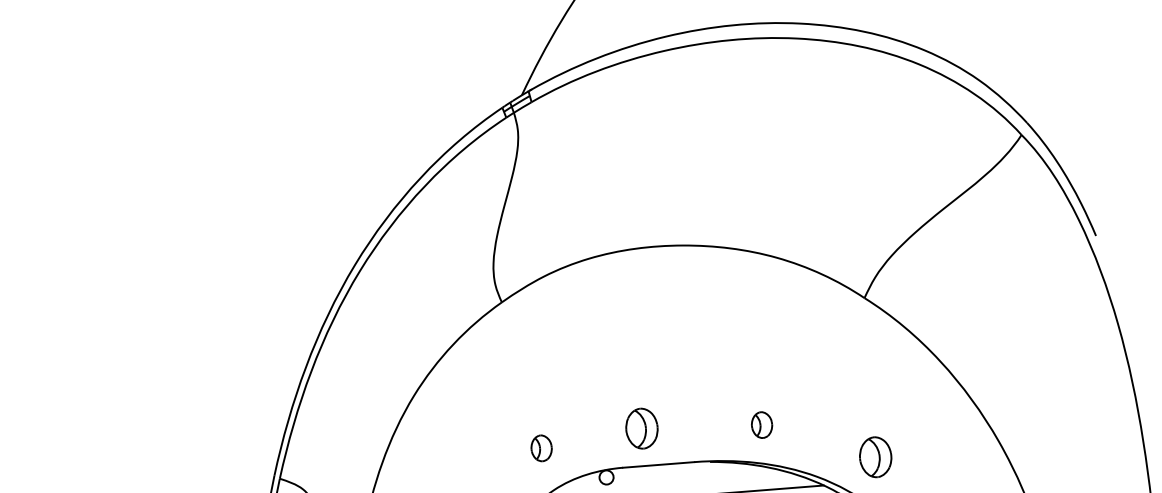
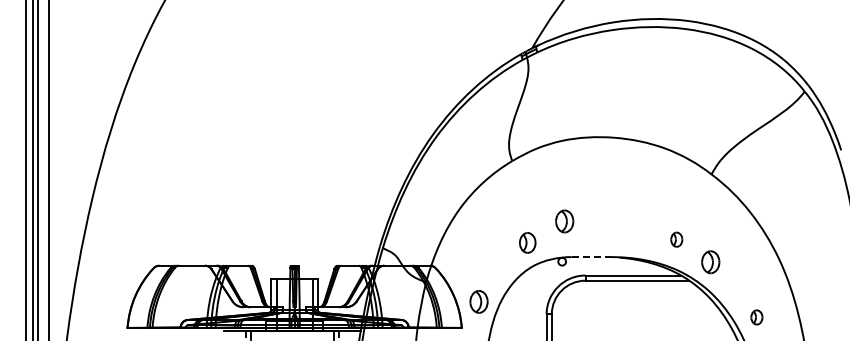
part: (761, 424) -> (676, 239), moved
part: (641, 428) -> (564, 221), moved
part: (541, 447) -> (527, 242), size x1.4
line: (659, 465) -> (591, 257), solid -> dashed

